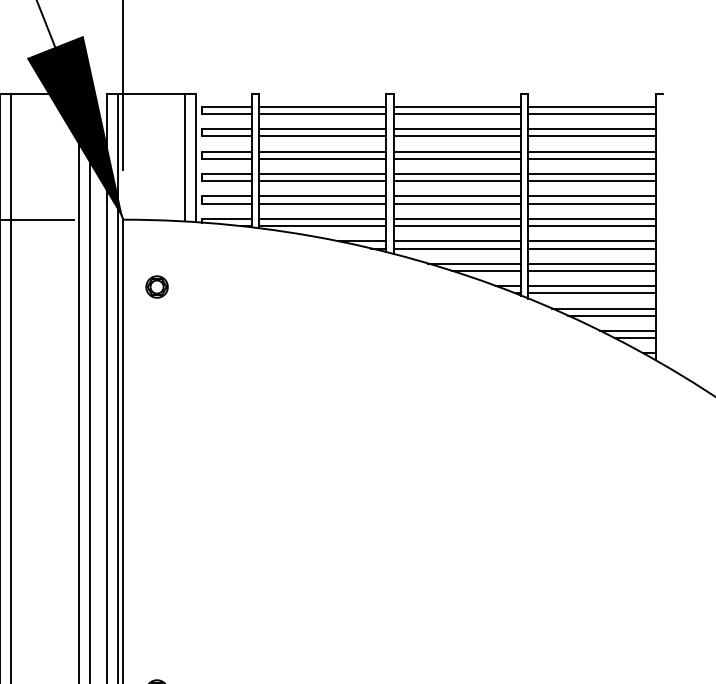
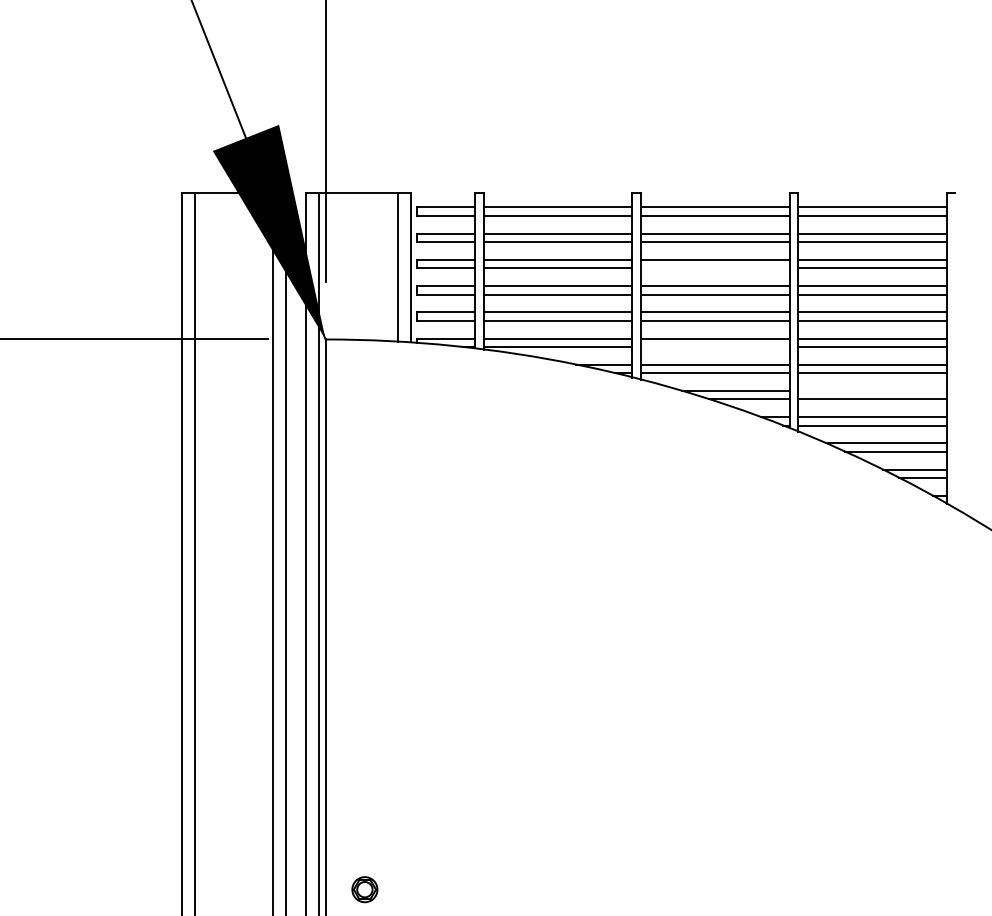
line: (456, 158) -> (714, 268), removed
line: (456, 225) -> (714, 346), removed
line: (591, 263) -> (872, 390), removed
part: (156, 286) -> (364, 417), removed

